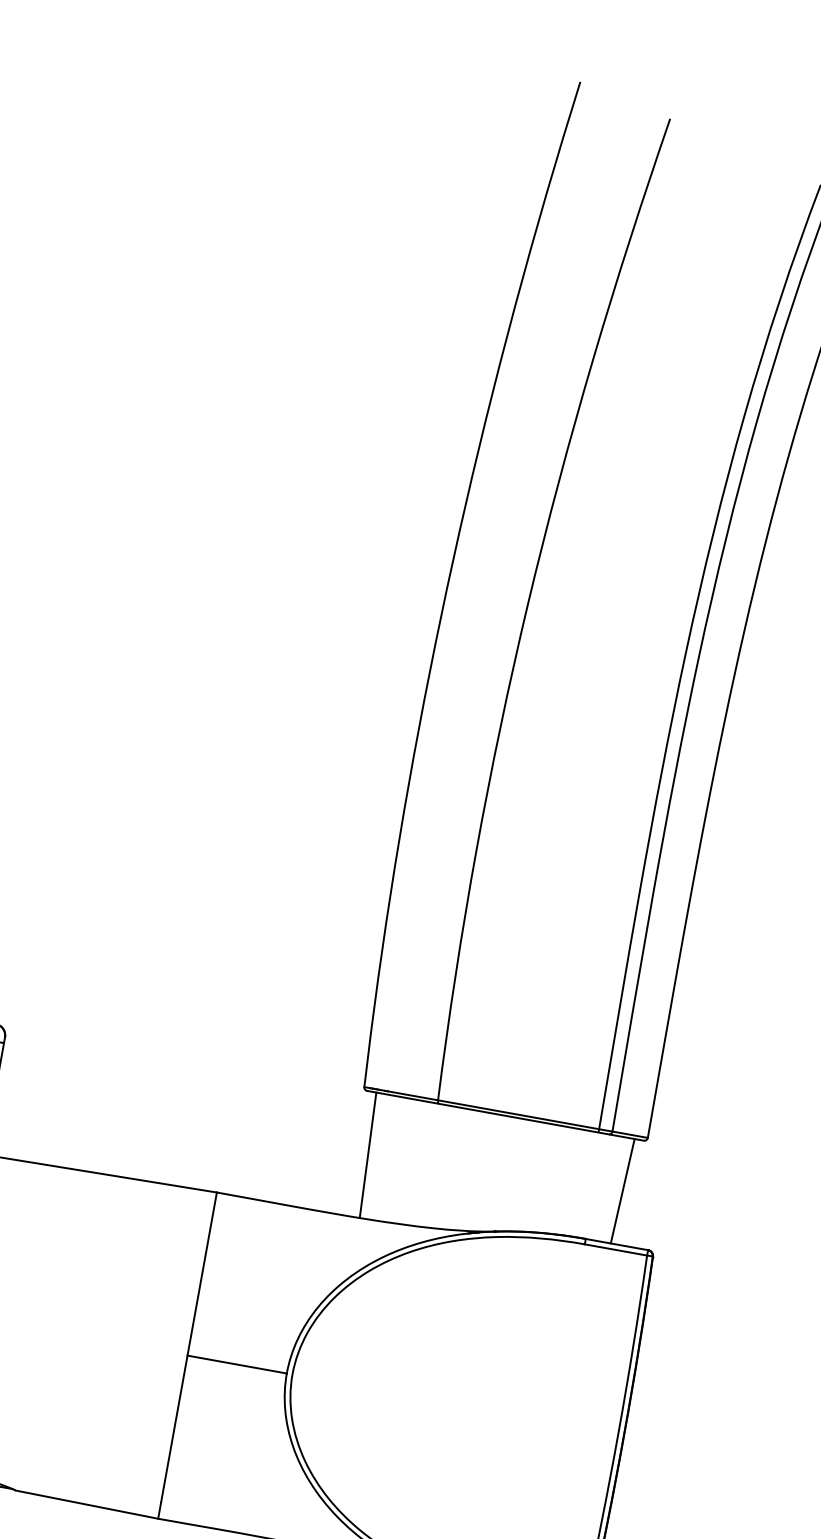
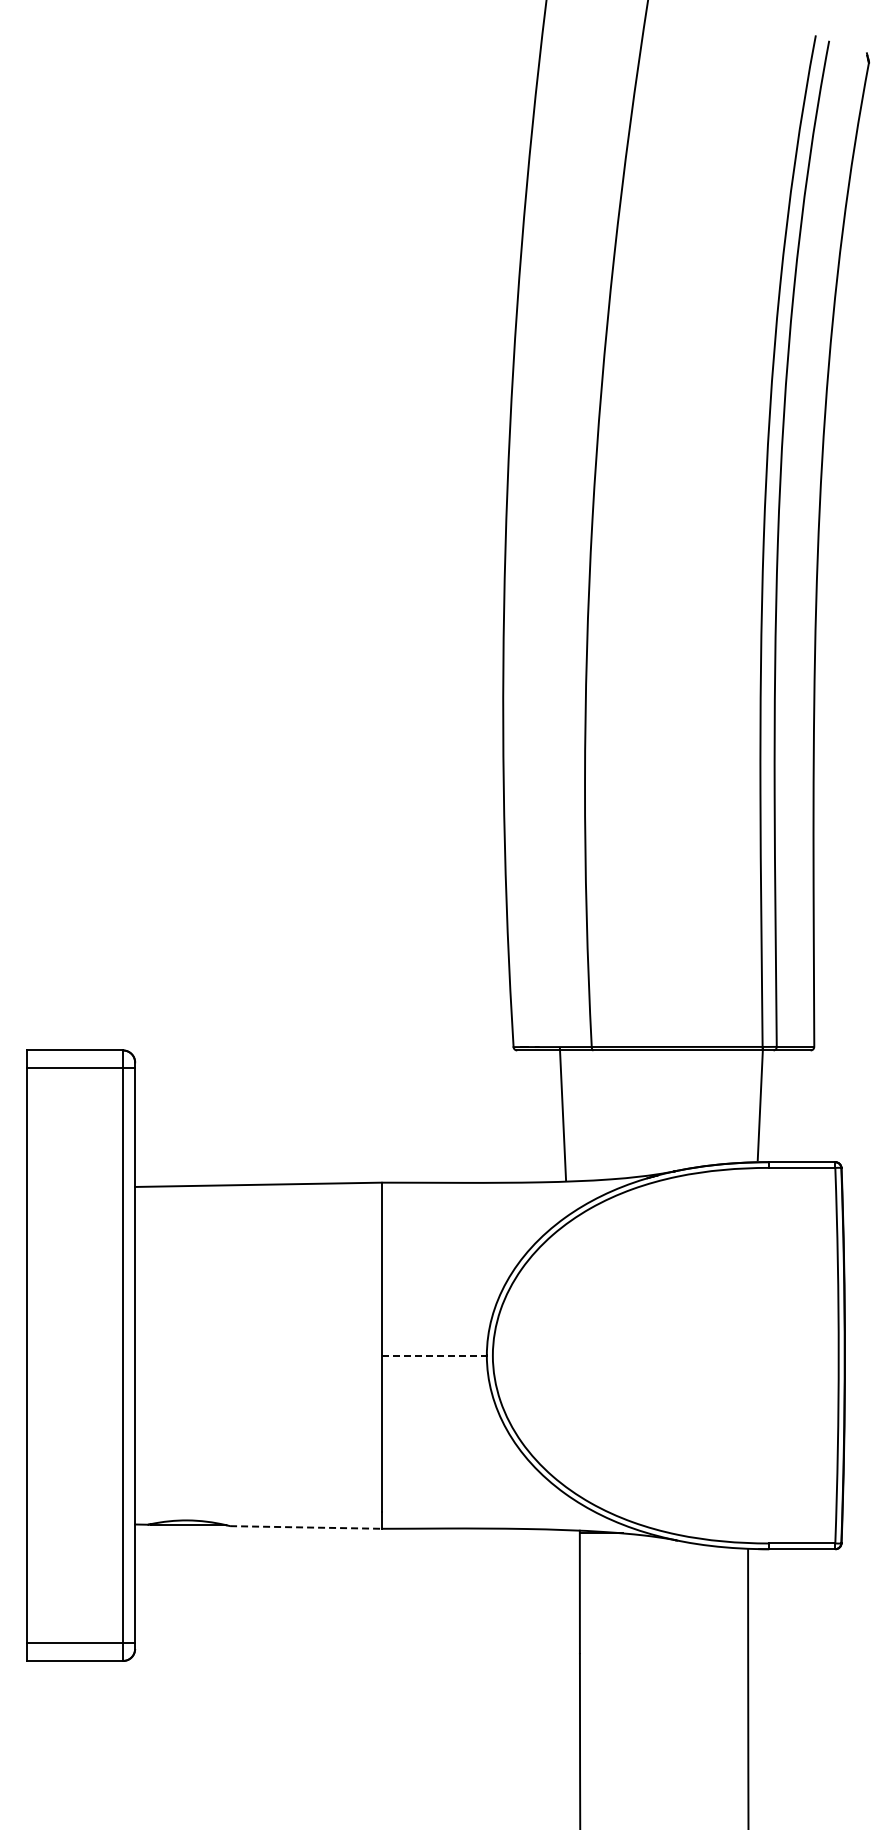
line: (367, 1155) -> (562, 1114), moved
line: (621, 1191) -> (759, 1104), moved
line: (237, 1364) -> (434, 1355), solid -> dashed
line: (86, 1504) -> (305, 1527), solid -> dashed

